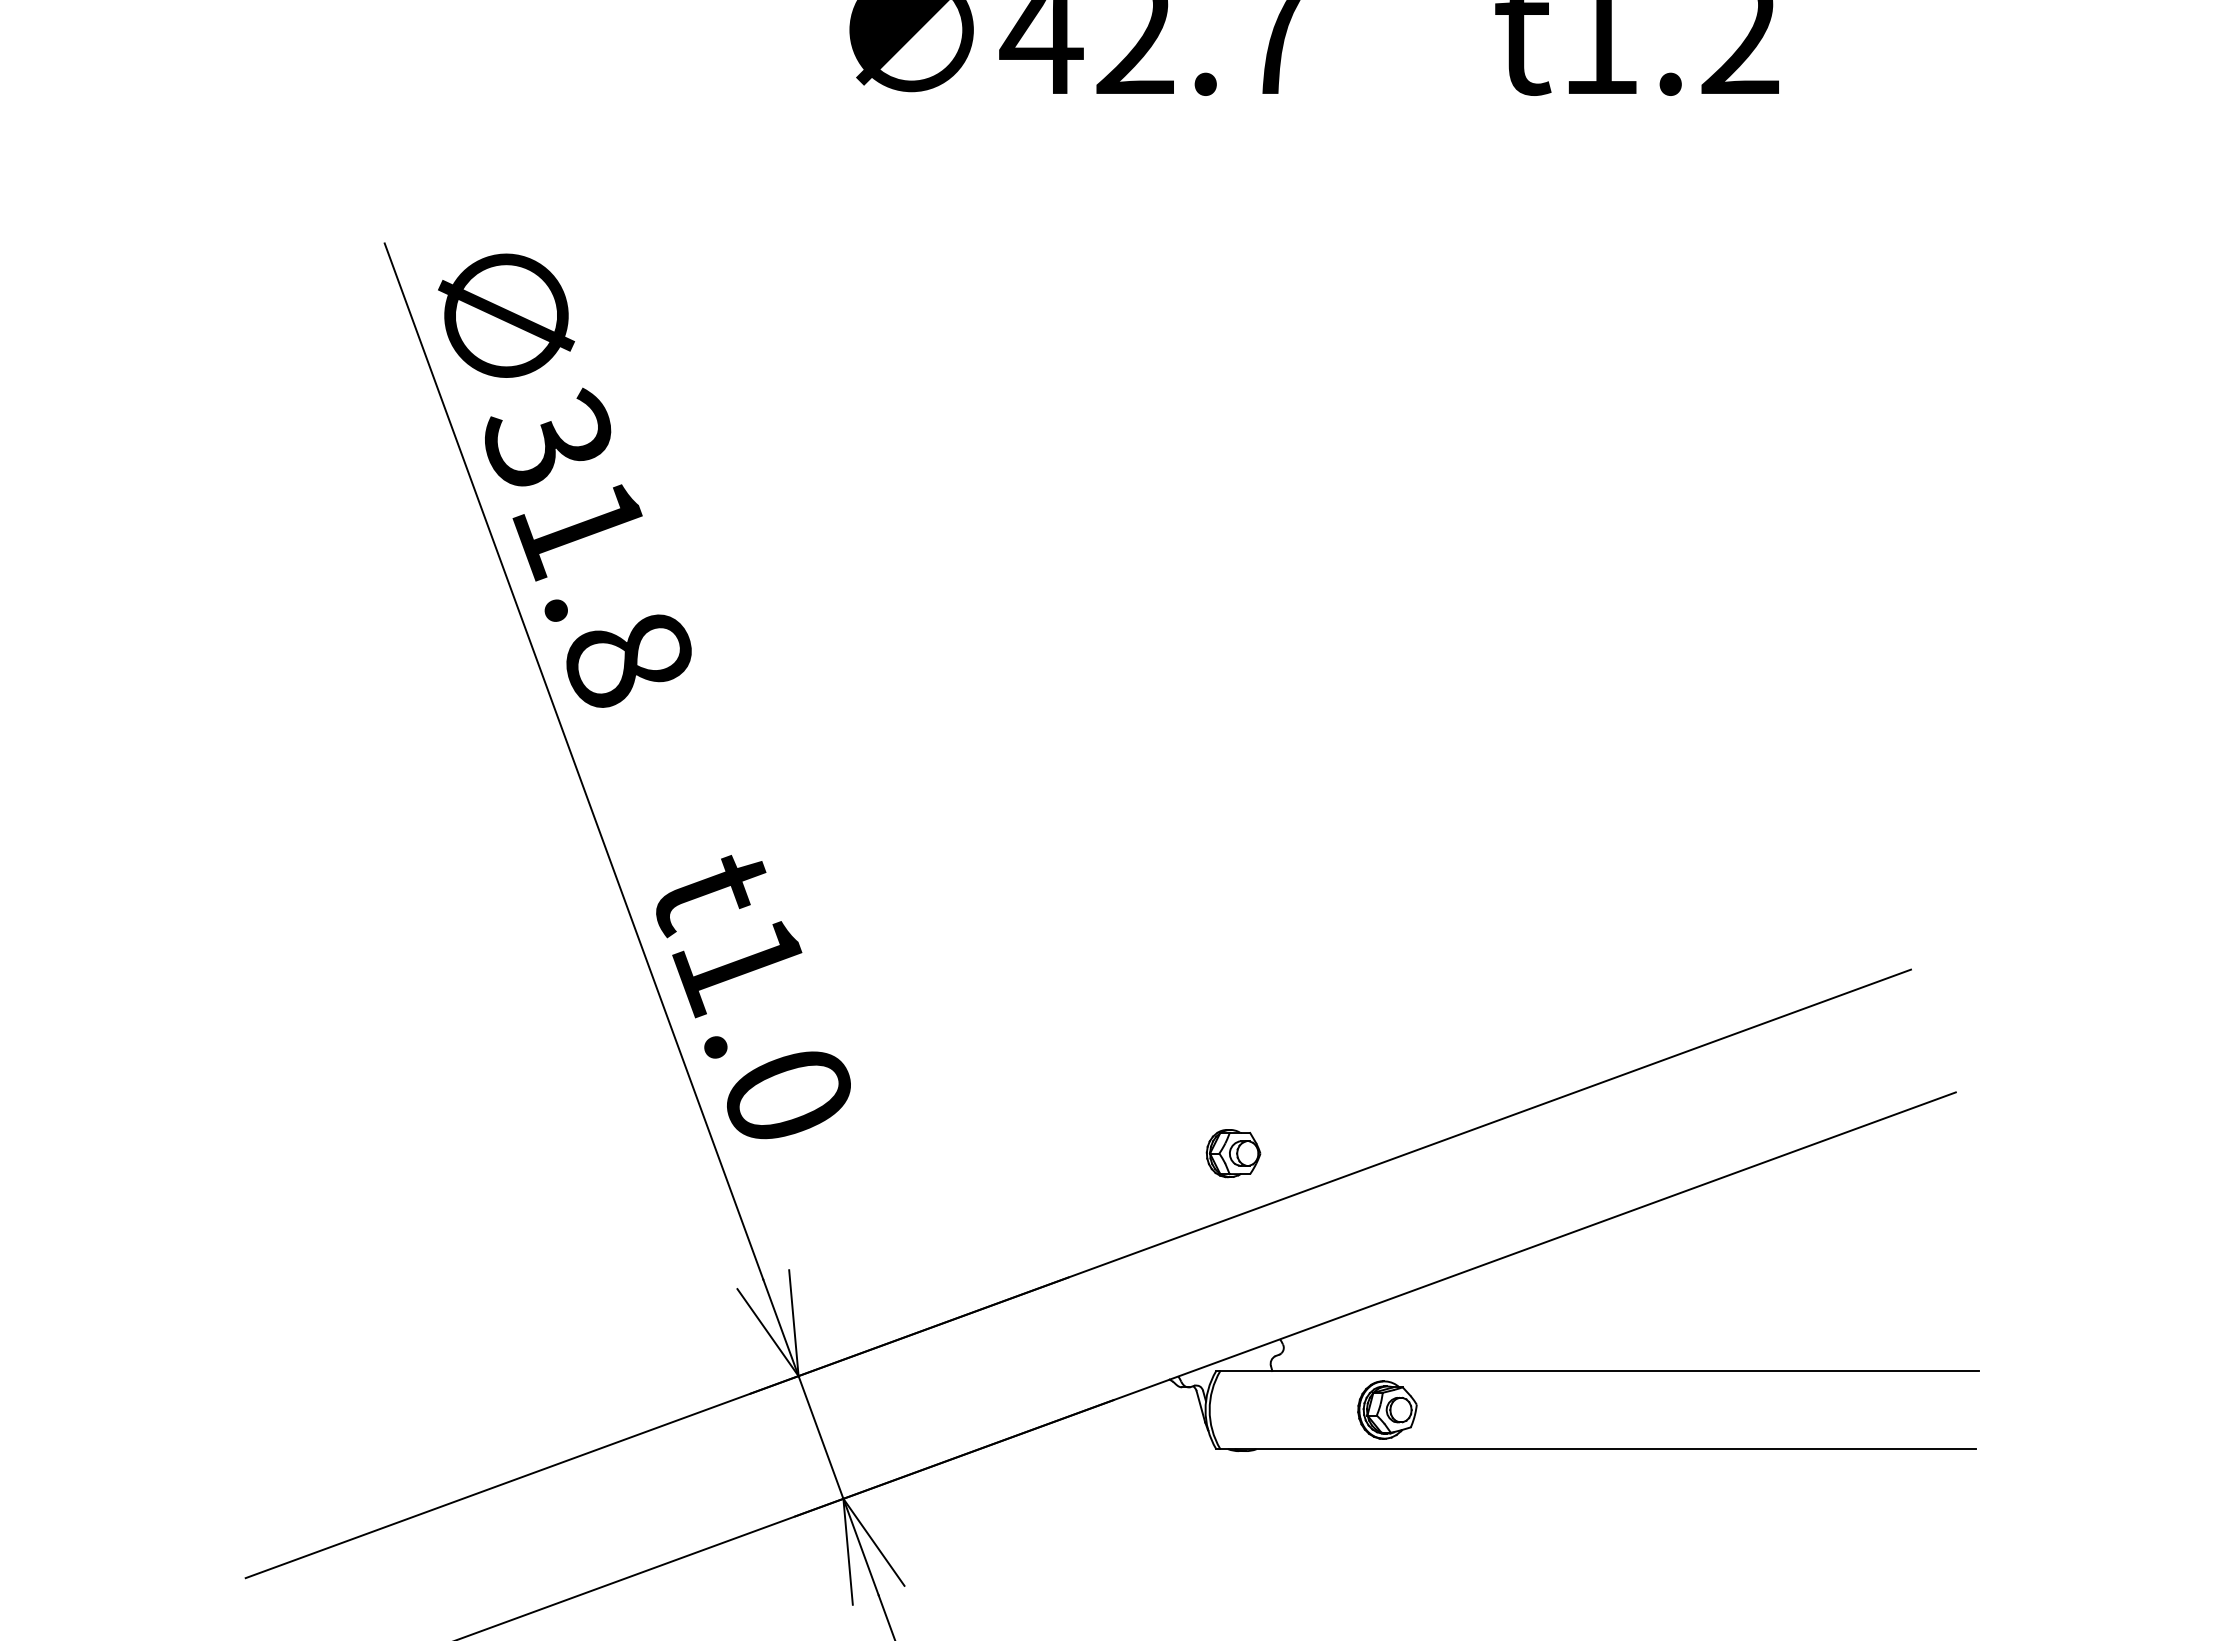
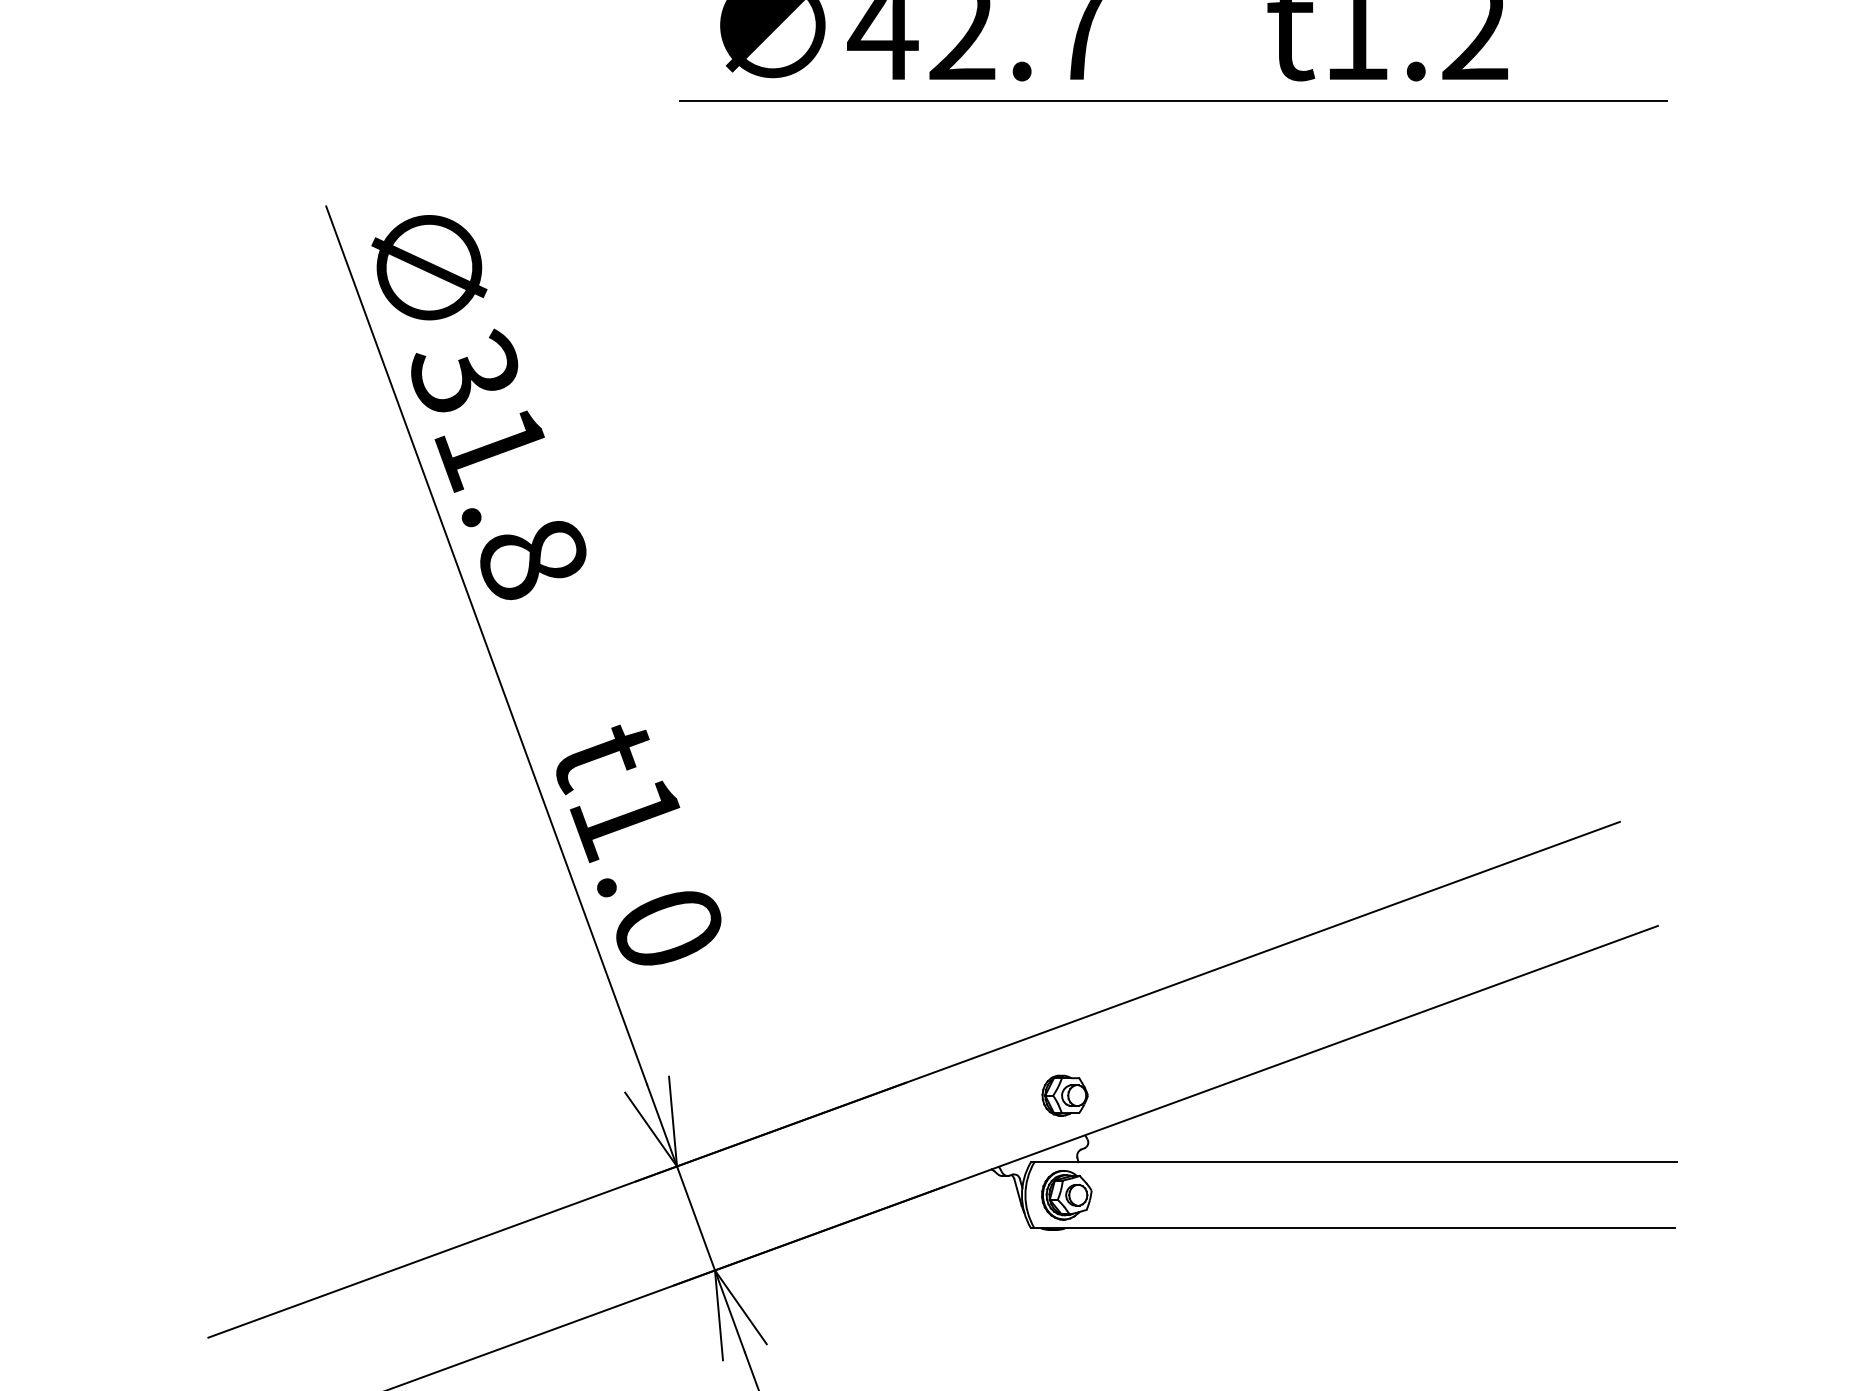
line: (1383, 119) -> (1172, 101), added
part: (1233, 1153) -> (1065, 1095), moved
part: (1387, 1409) -> (1066, 1194), moved

